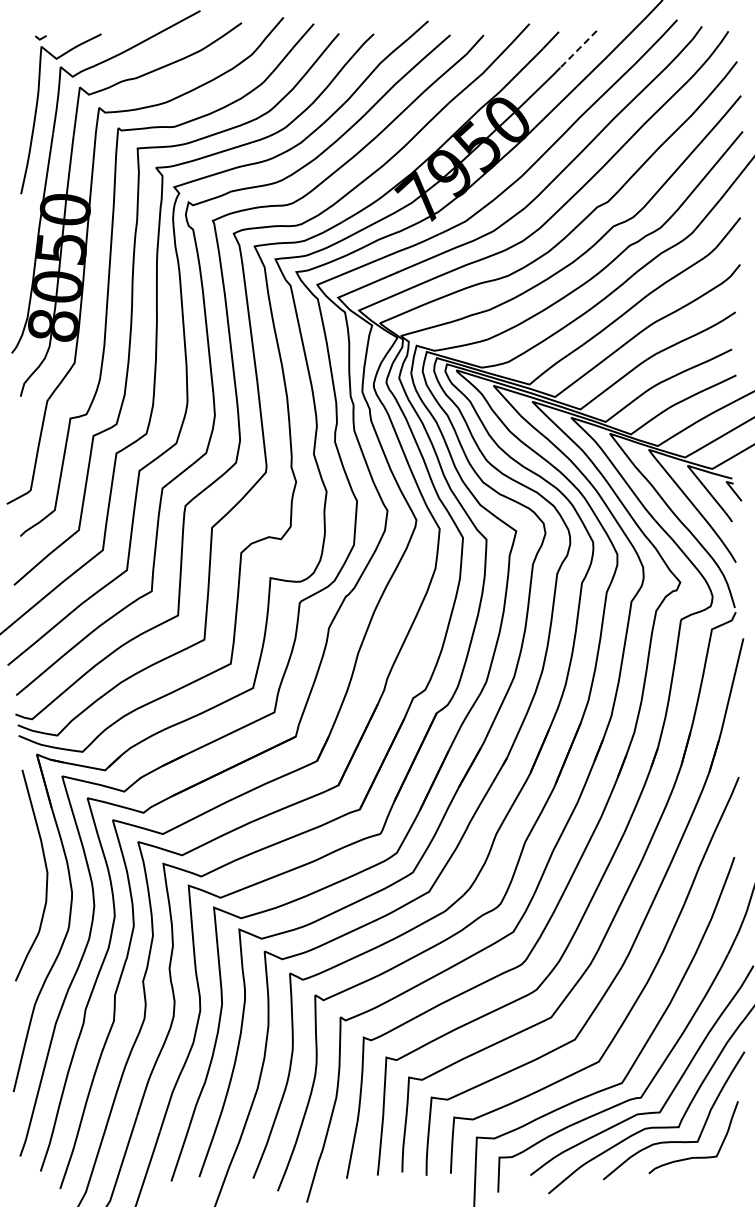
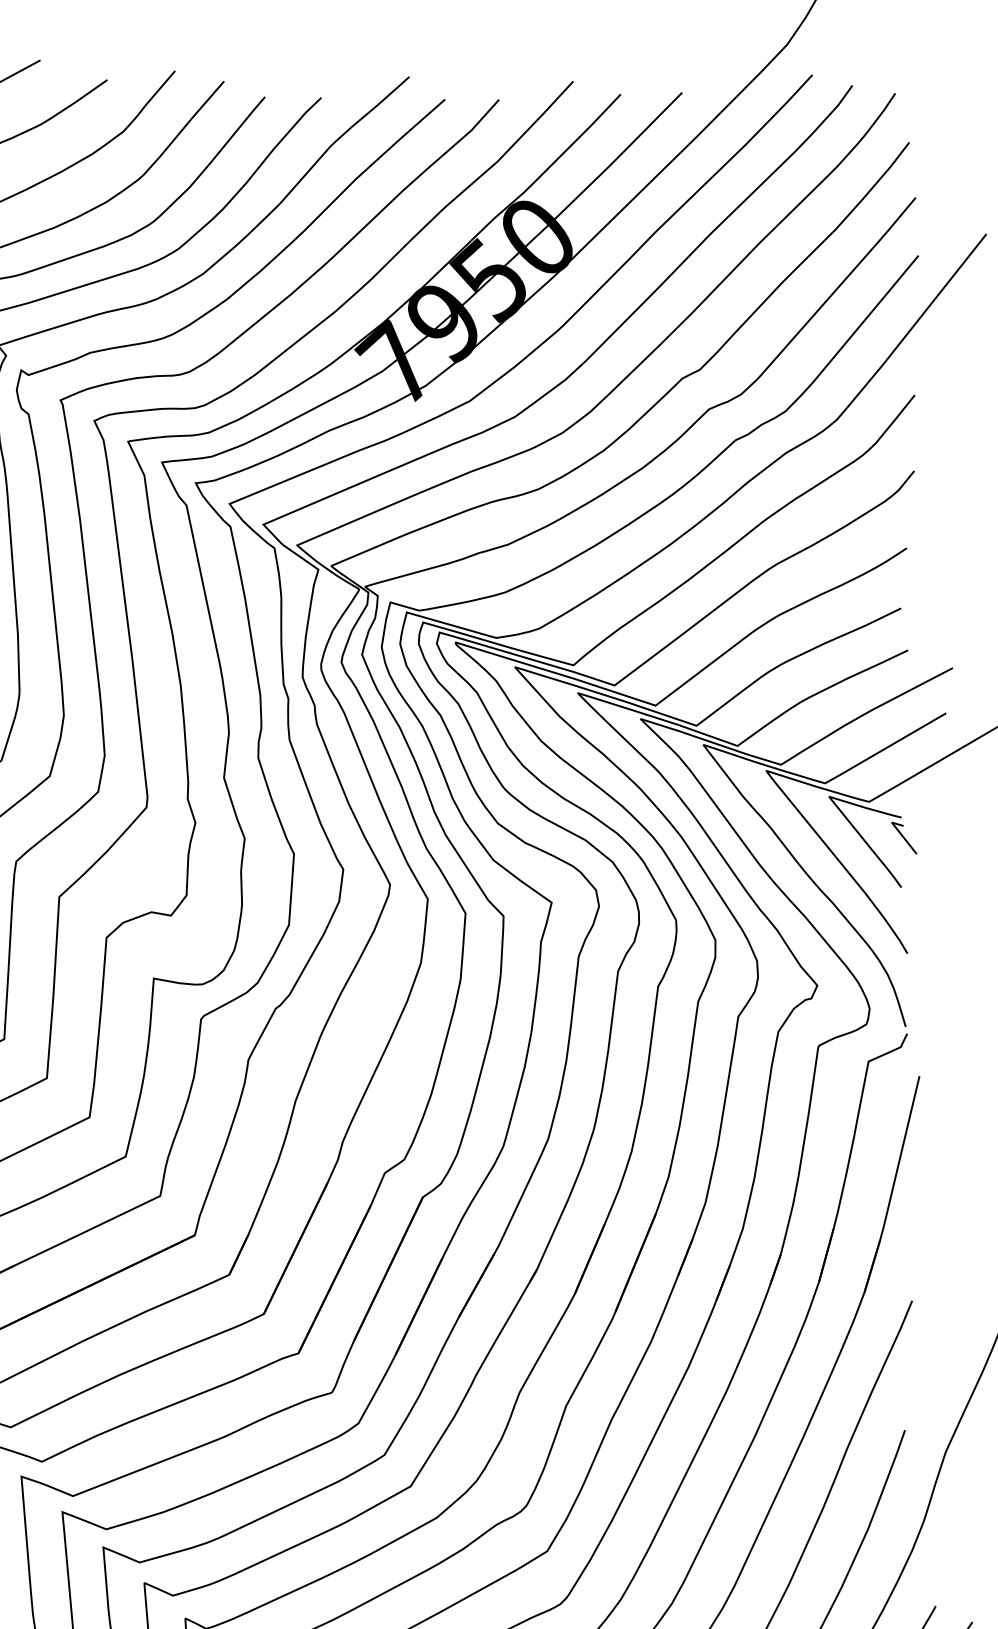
line: (578, 49) -> (652, 122), dashed -> solid

